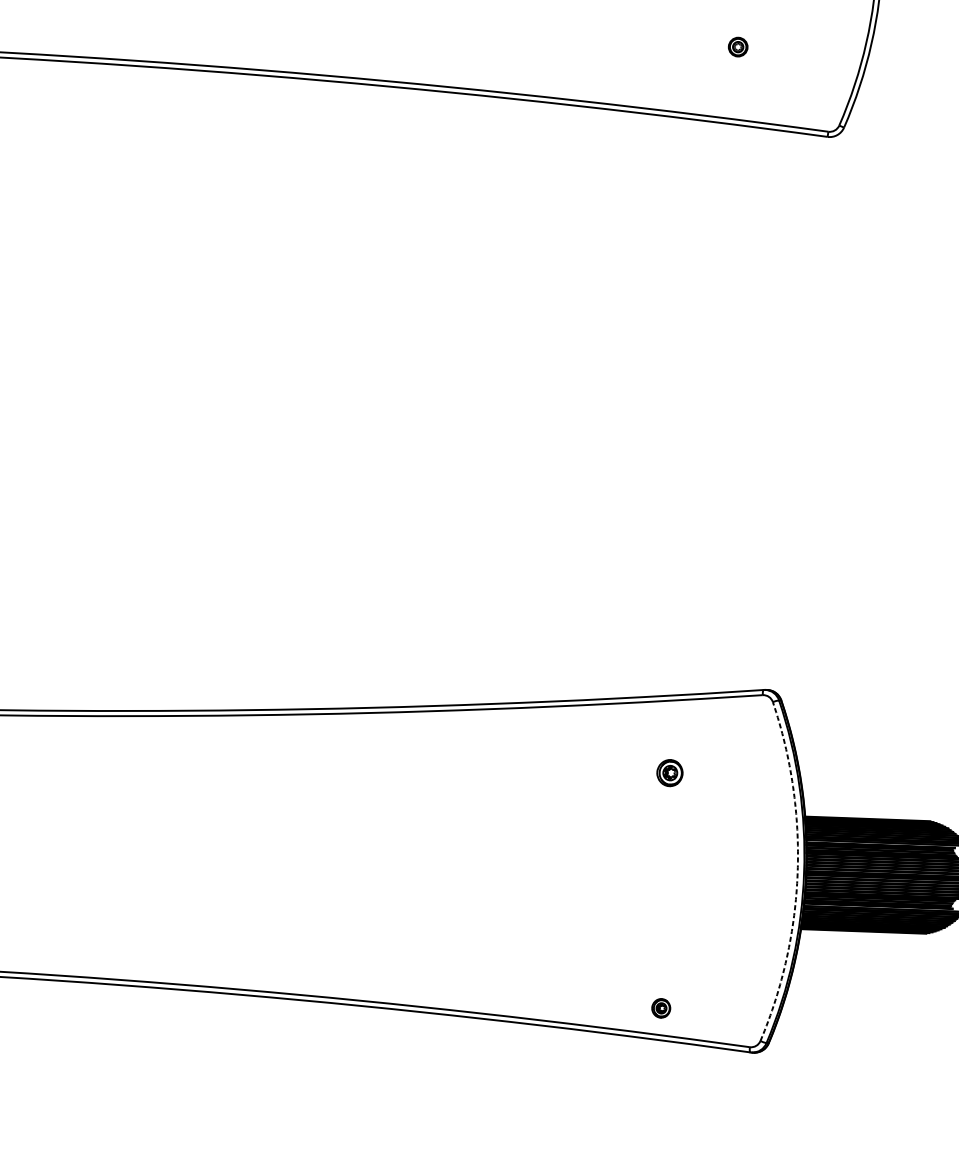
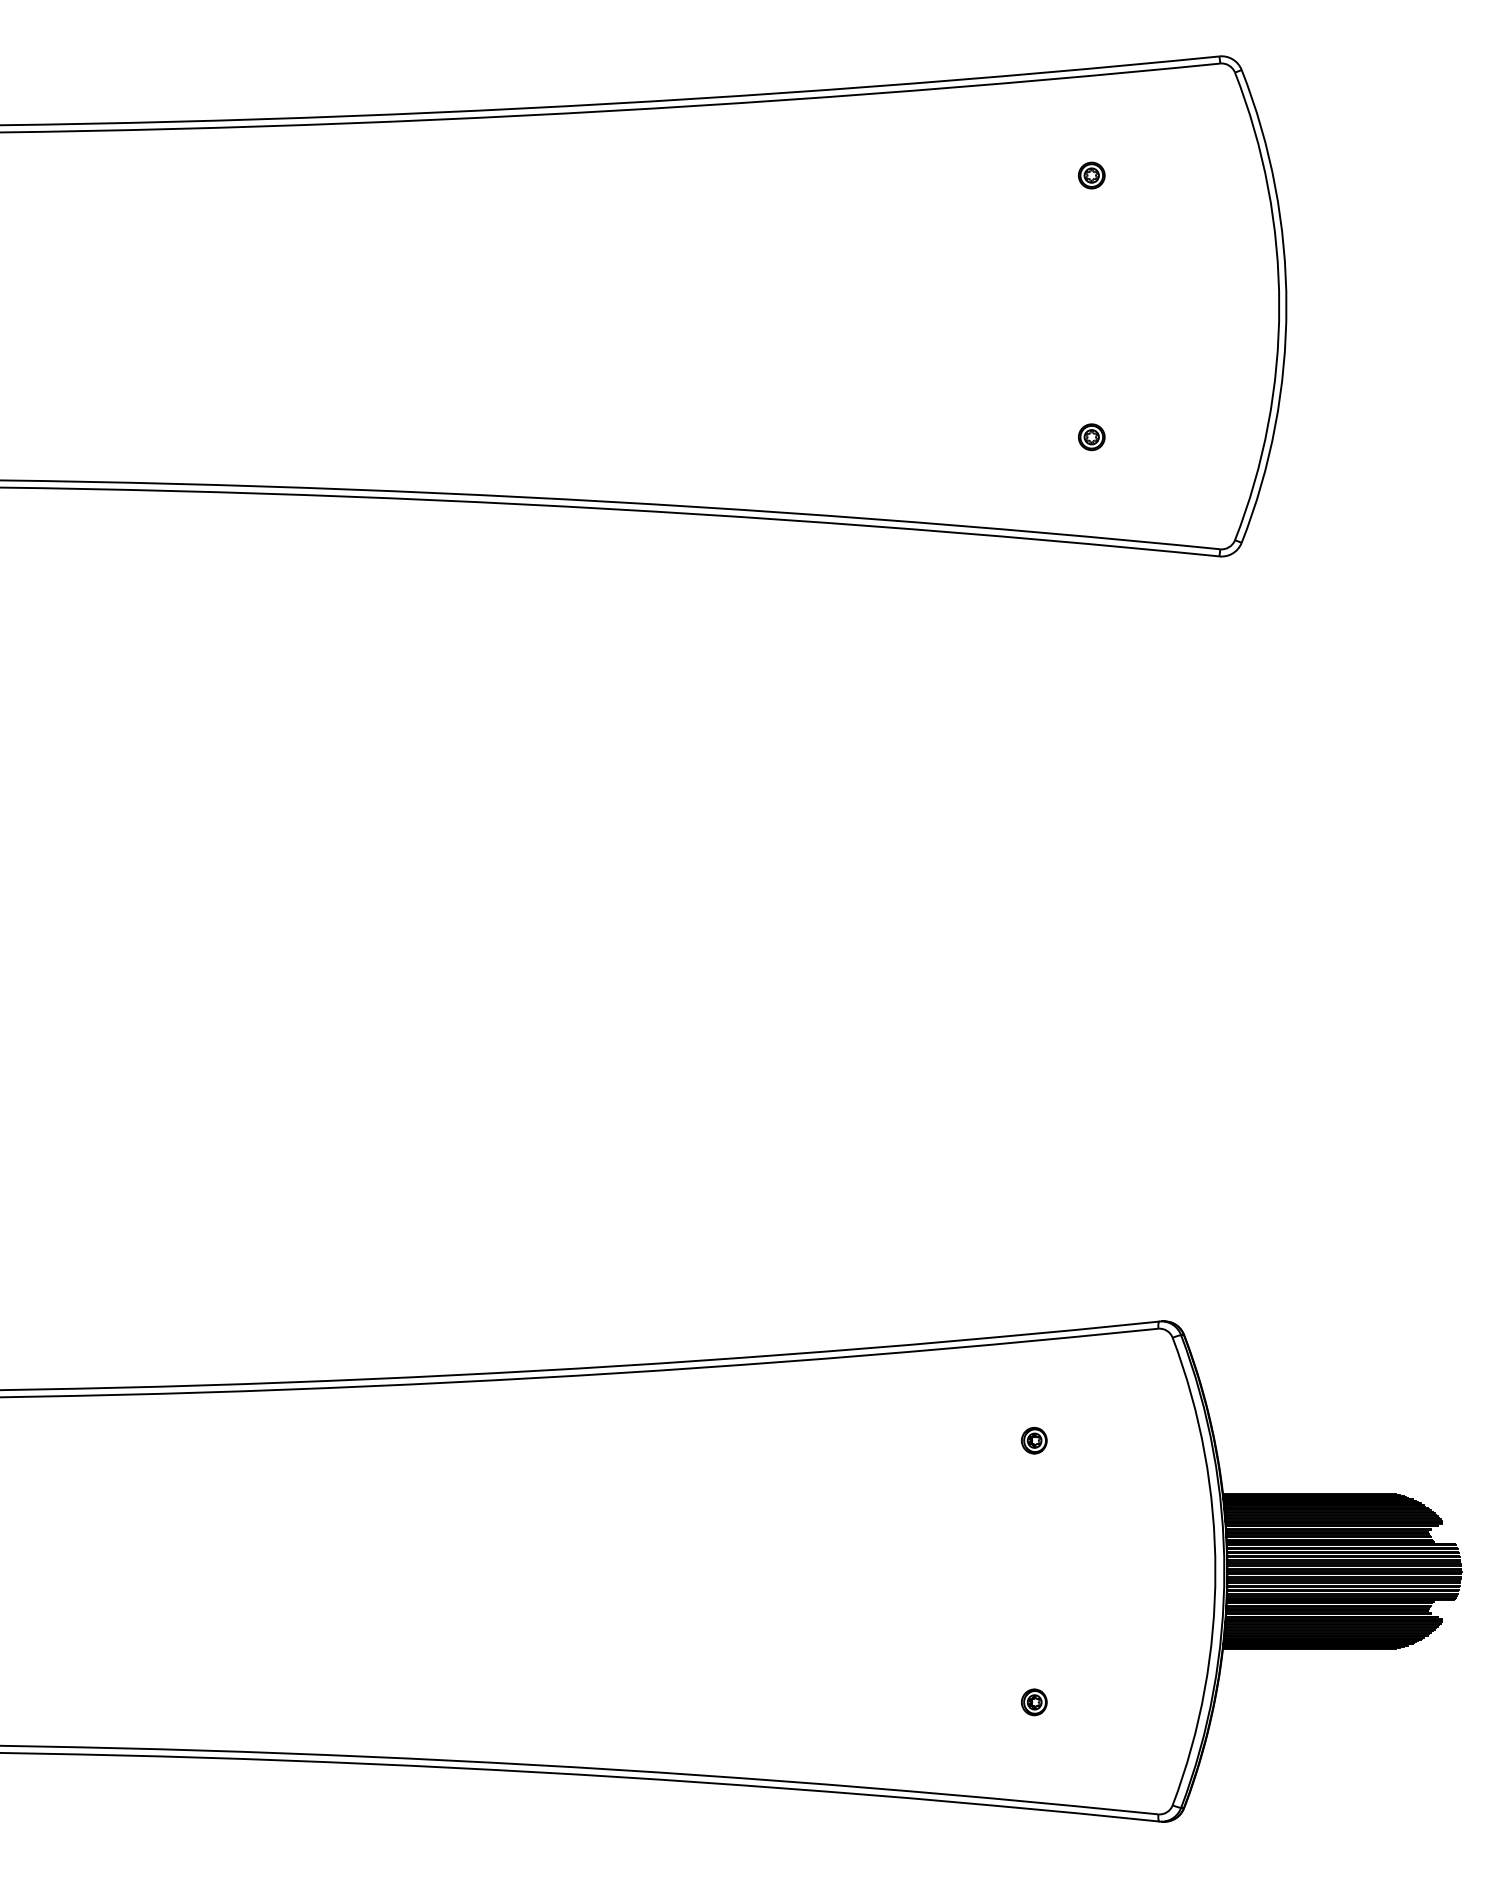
part: (669, 772) -> (1033, 1440), size x0.71
arc: (797, 872) -> (1215, 1571), dashed -> solid
part: (660, 1008) -> (1033, 1702), moved

